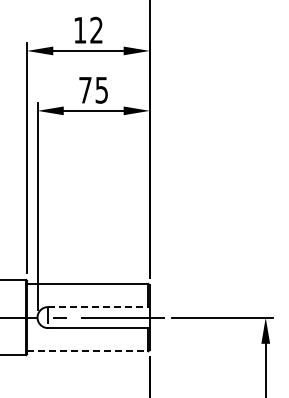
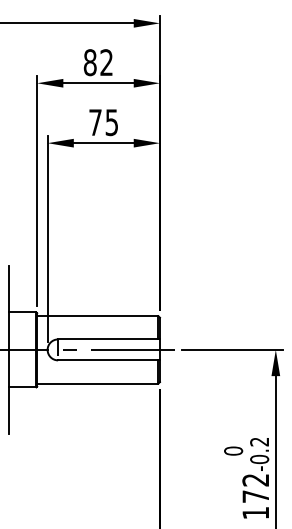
text: (79, 30) -> (89, 62), 12 -> 82
line: (99, 307) -> (109, 339), dashed -> solid
line: (87, 351) -> (97, 383), dashed -> solid

